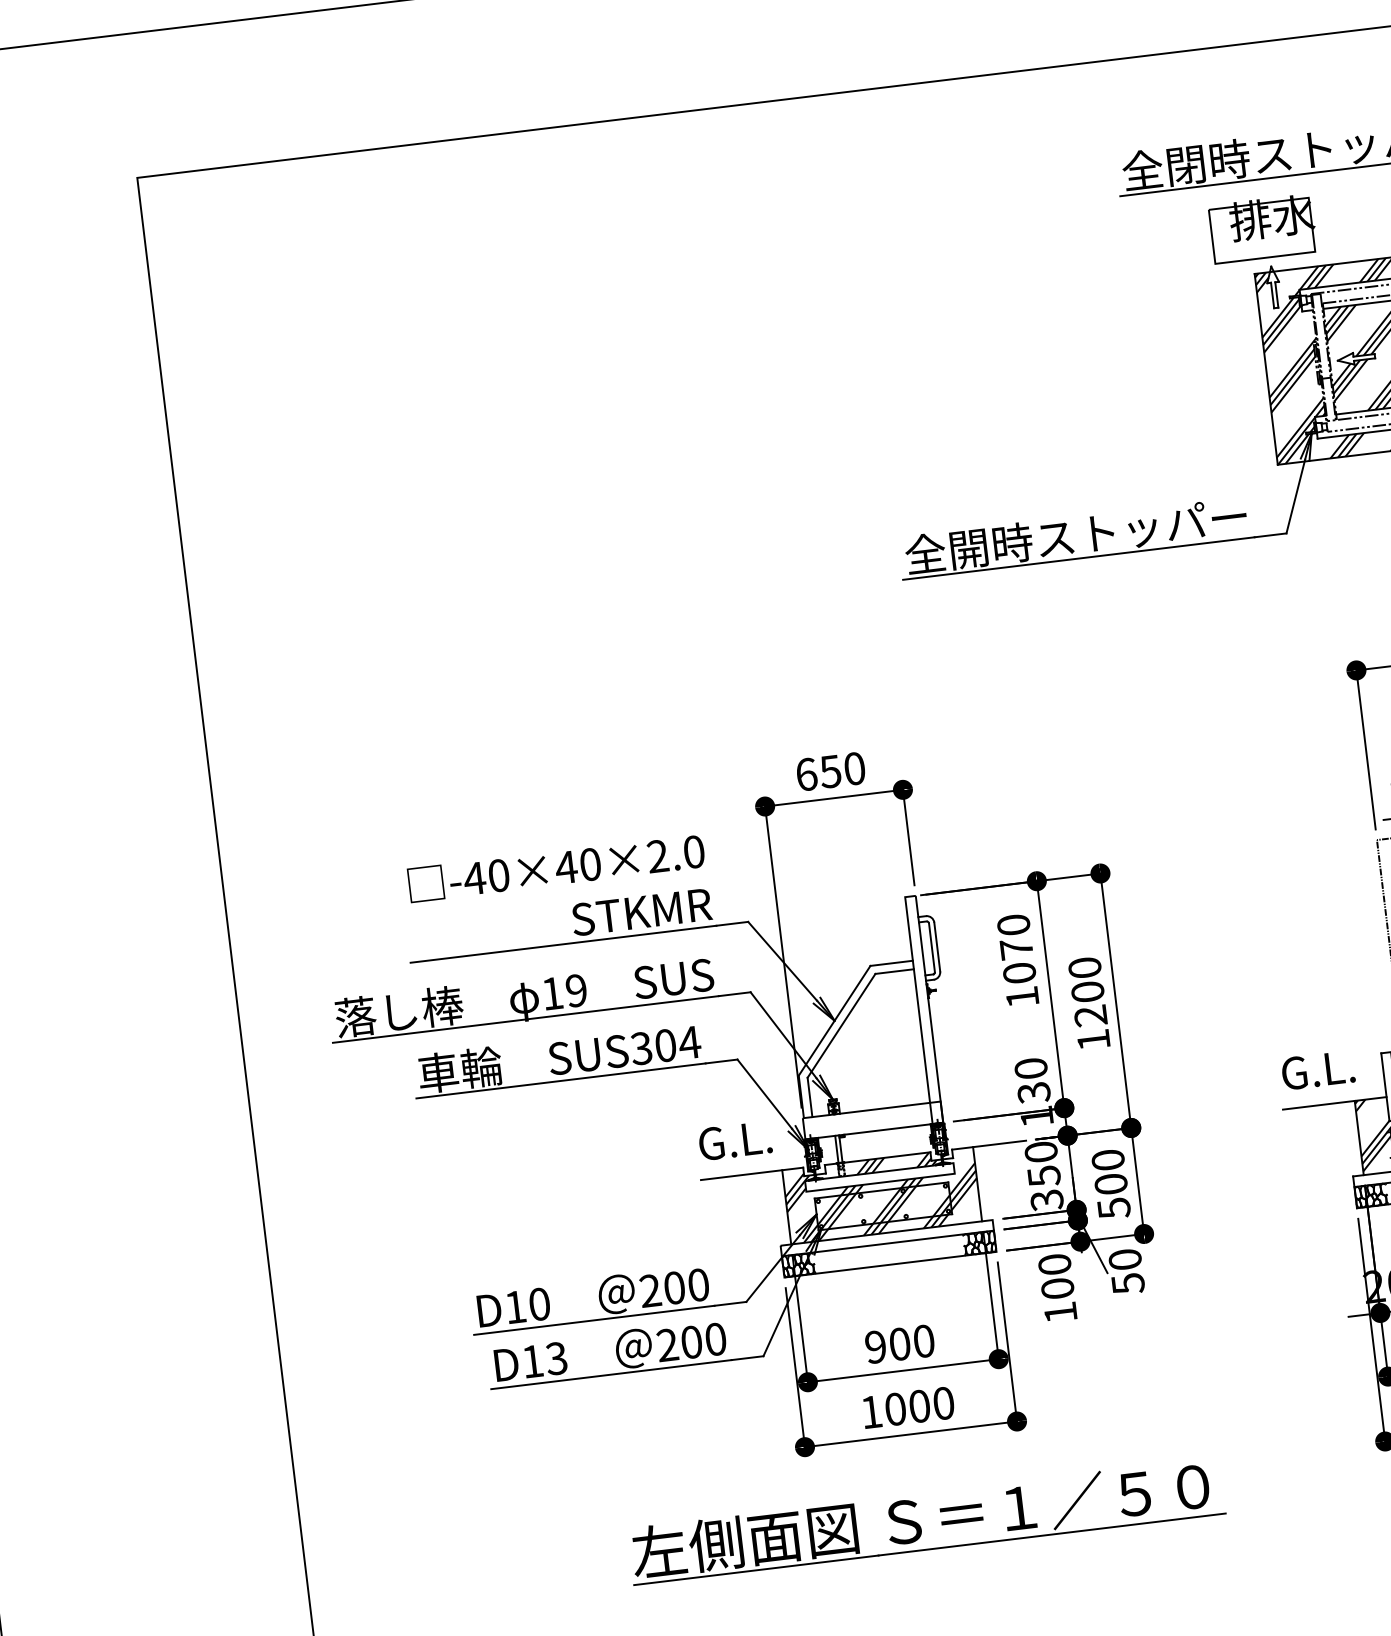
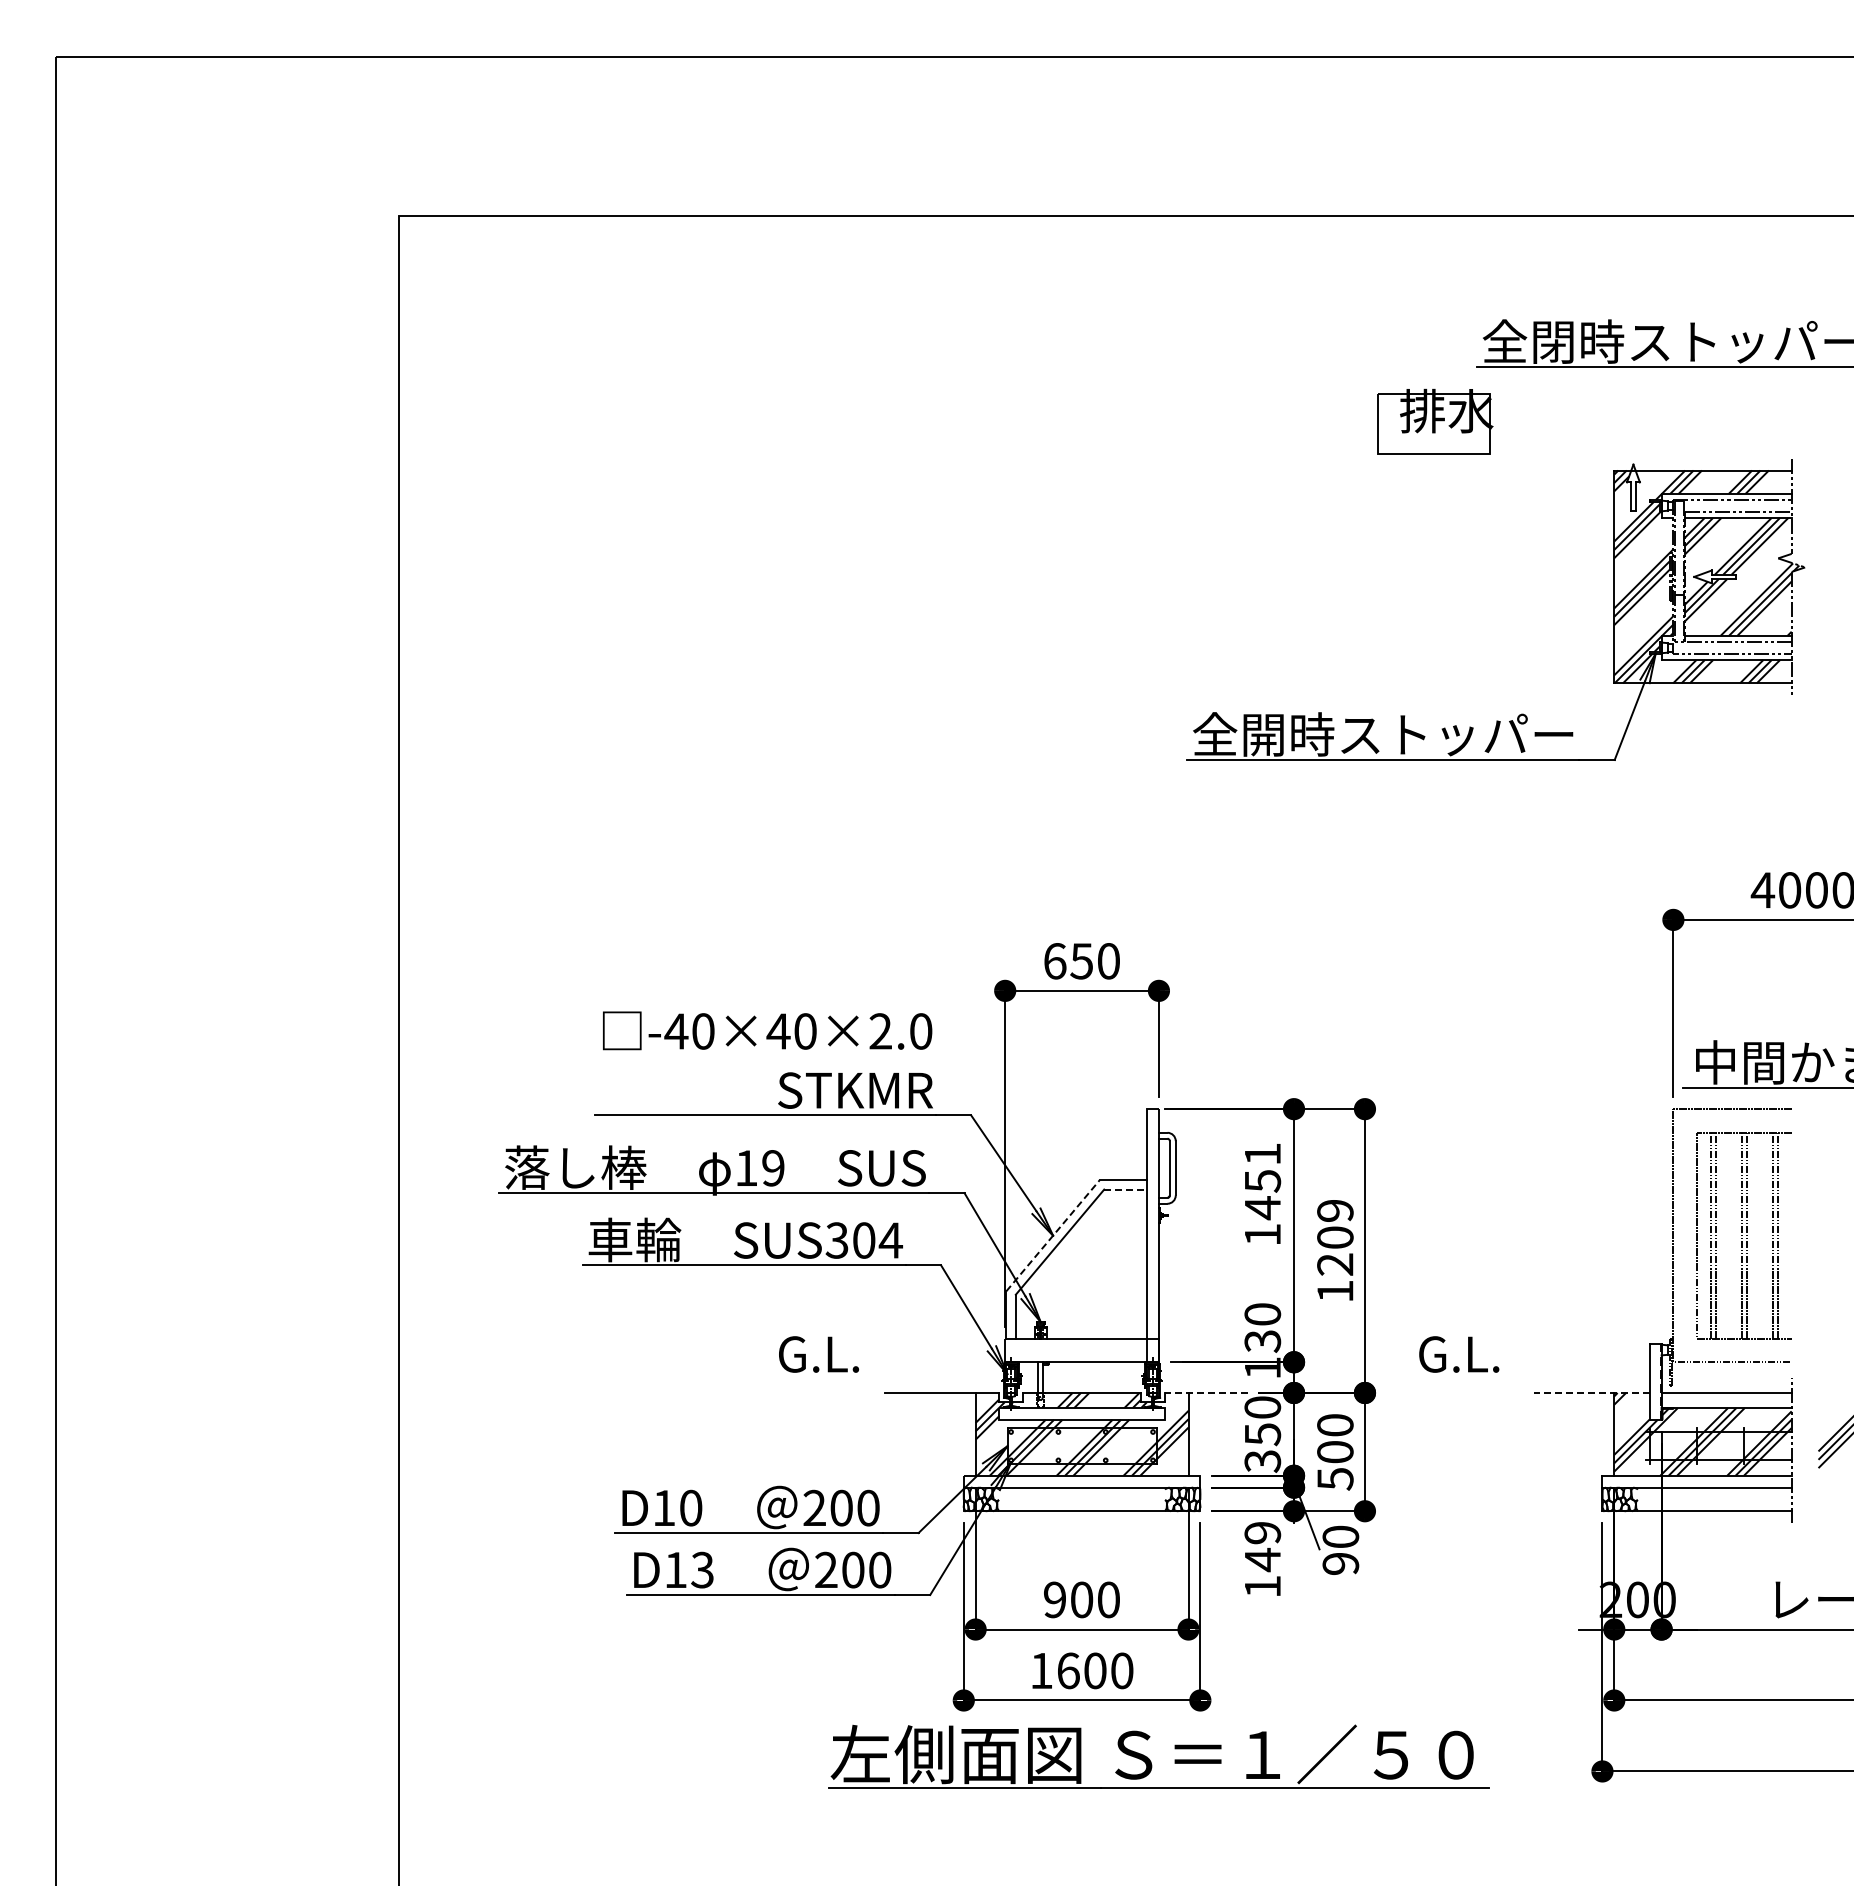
part: (1263, 228) -> (1435, 421), moved
text: (1016, 949) -> (1262, 1181), 1070 -> 1451
text: (1085, 967) -> (1335, 1210), 1200 -> 1209
line: (895, 971) -> (1126, 1189), solid -> dashed
line: (834, 1020) -> (1053, 1235), solid -> dashed
text: (1318, 1070) -> (1459, 1354), moved
line: (1334, 1102) -> (1591, 1392), solid -> dashed
text: (735, 1140) -> (819, 1354), moved
line: (988, 1144) -> (1205, 1392), solid -> dashed
text: (1056, 1277) -> (1262, 1547), 100 -> 149
text: (1127, 1284) -> (1340, 1564), 50 -> 90
text: (895, 1408) -> (1068, 1670), 1000 -> 1600
part: (920, 1525) -> (1151, 1761), moved

